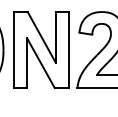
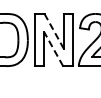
line: (42, 37) -> (54, 31), solid -> dashed
line: (40, 62) -> (53, 48), solid -> dashed

